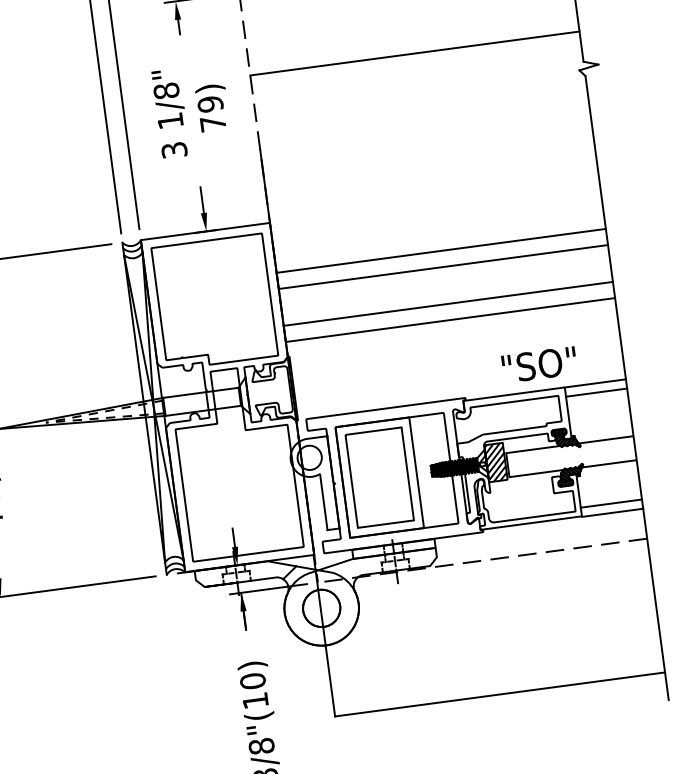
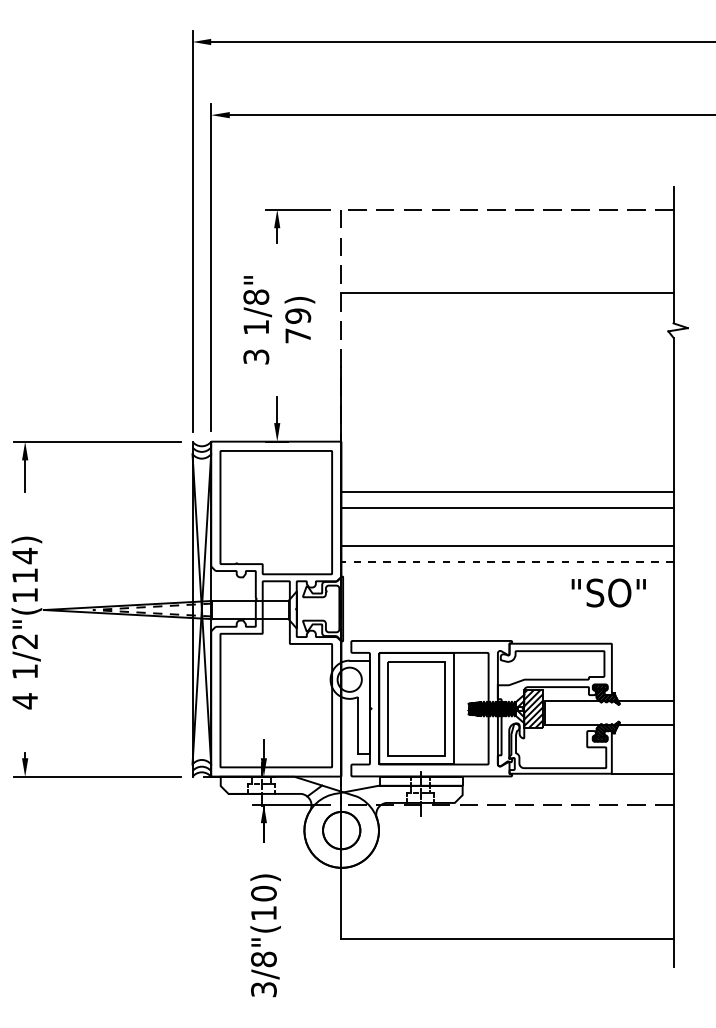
line: (449, 319) -> (506, 561), solid -> dashed
text: (539, 364) -> (608, 592), moved
line: (595, 383) -> (642, 643), removed
line: (596, 393) -> (642, 653), removed
line: (611, 504) -> (642, 765), removed

